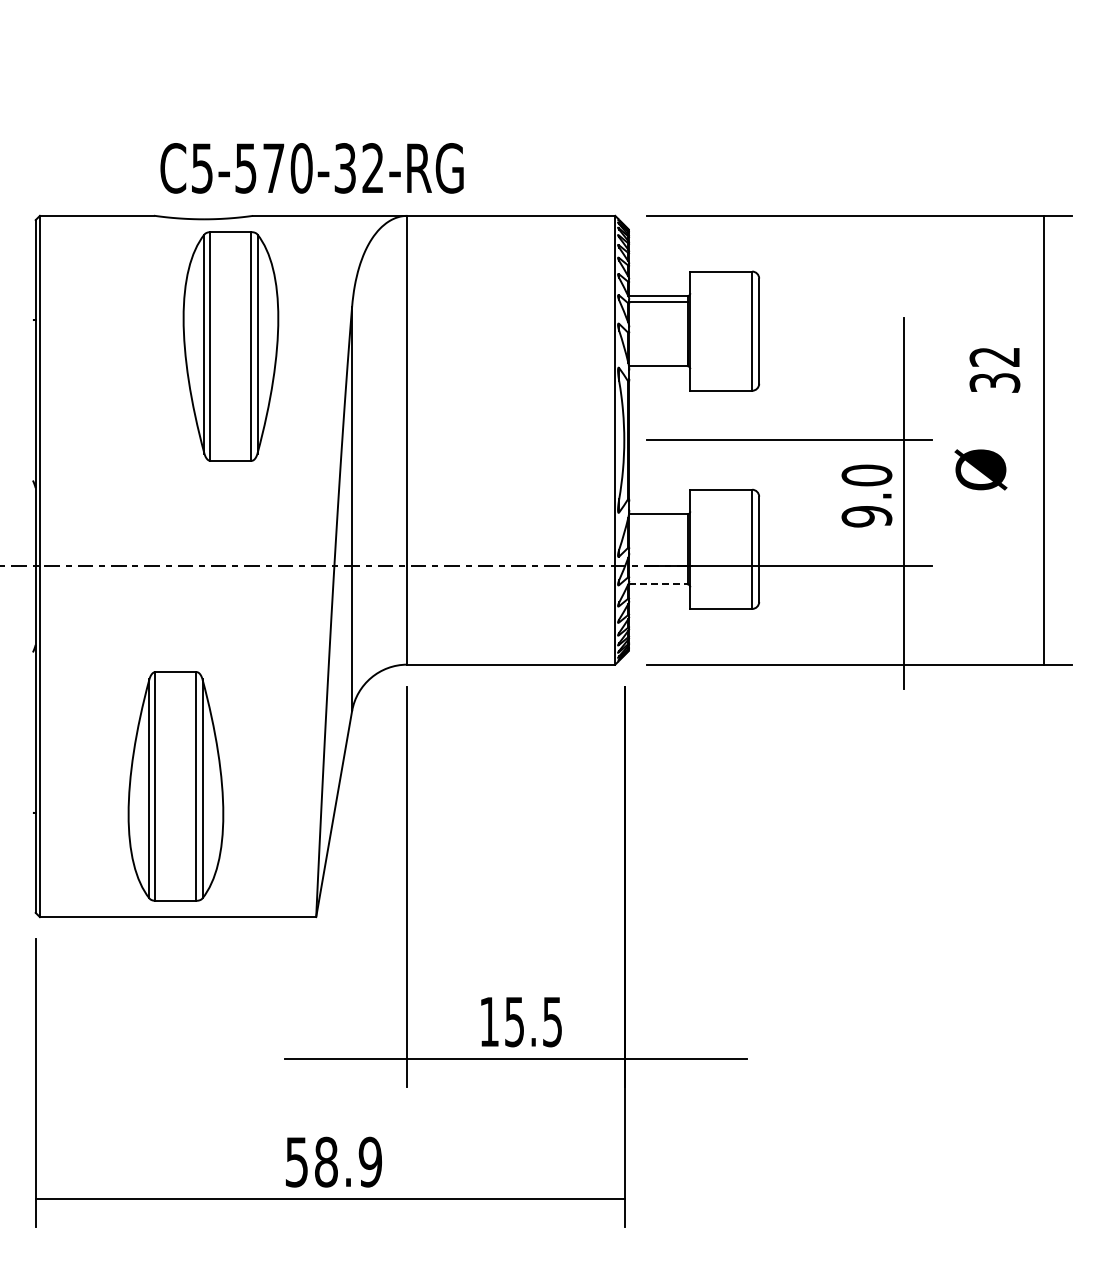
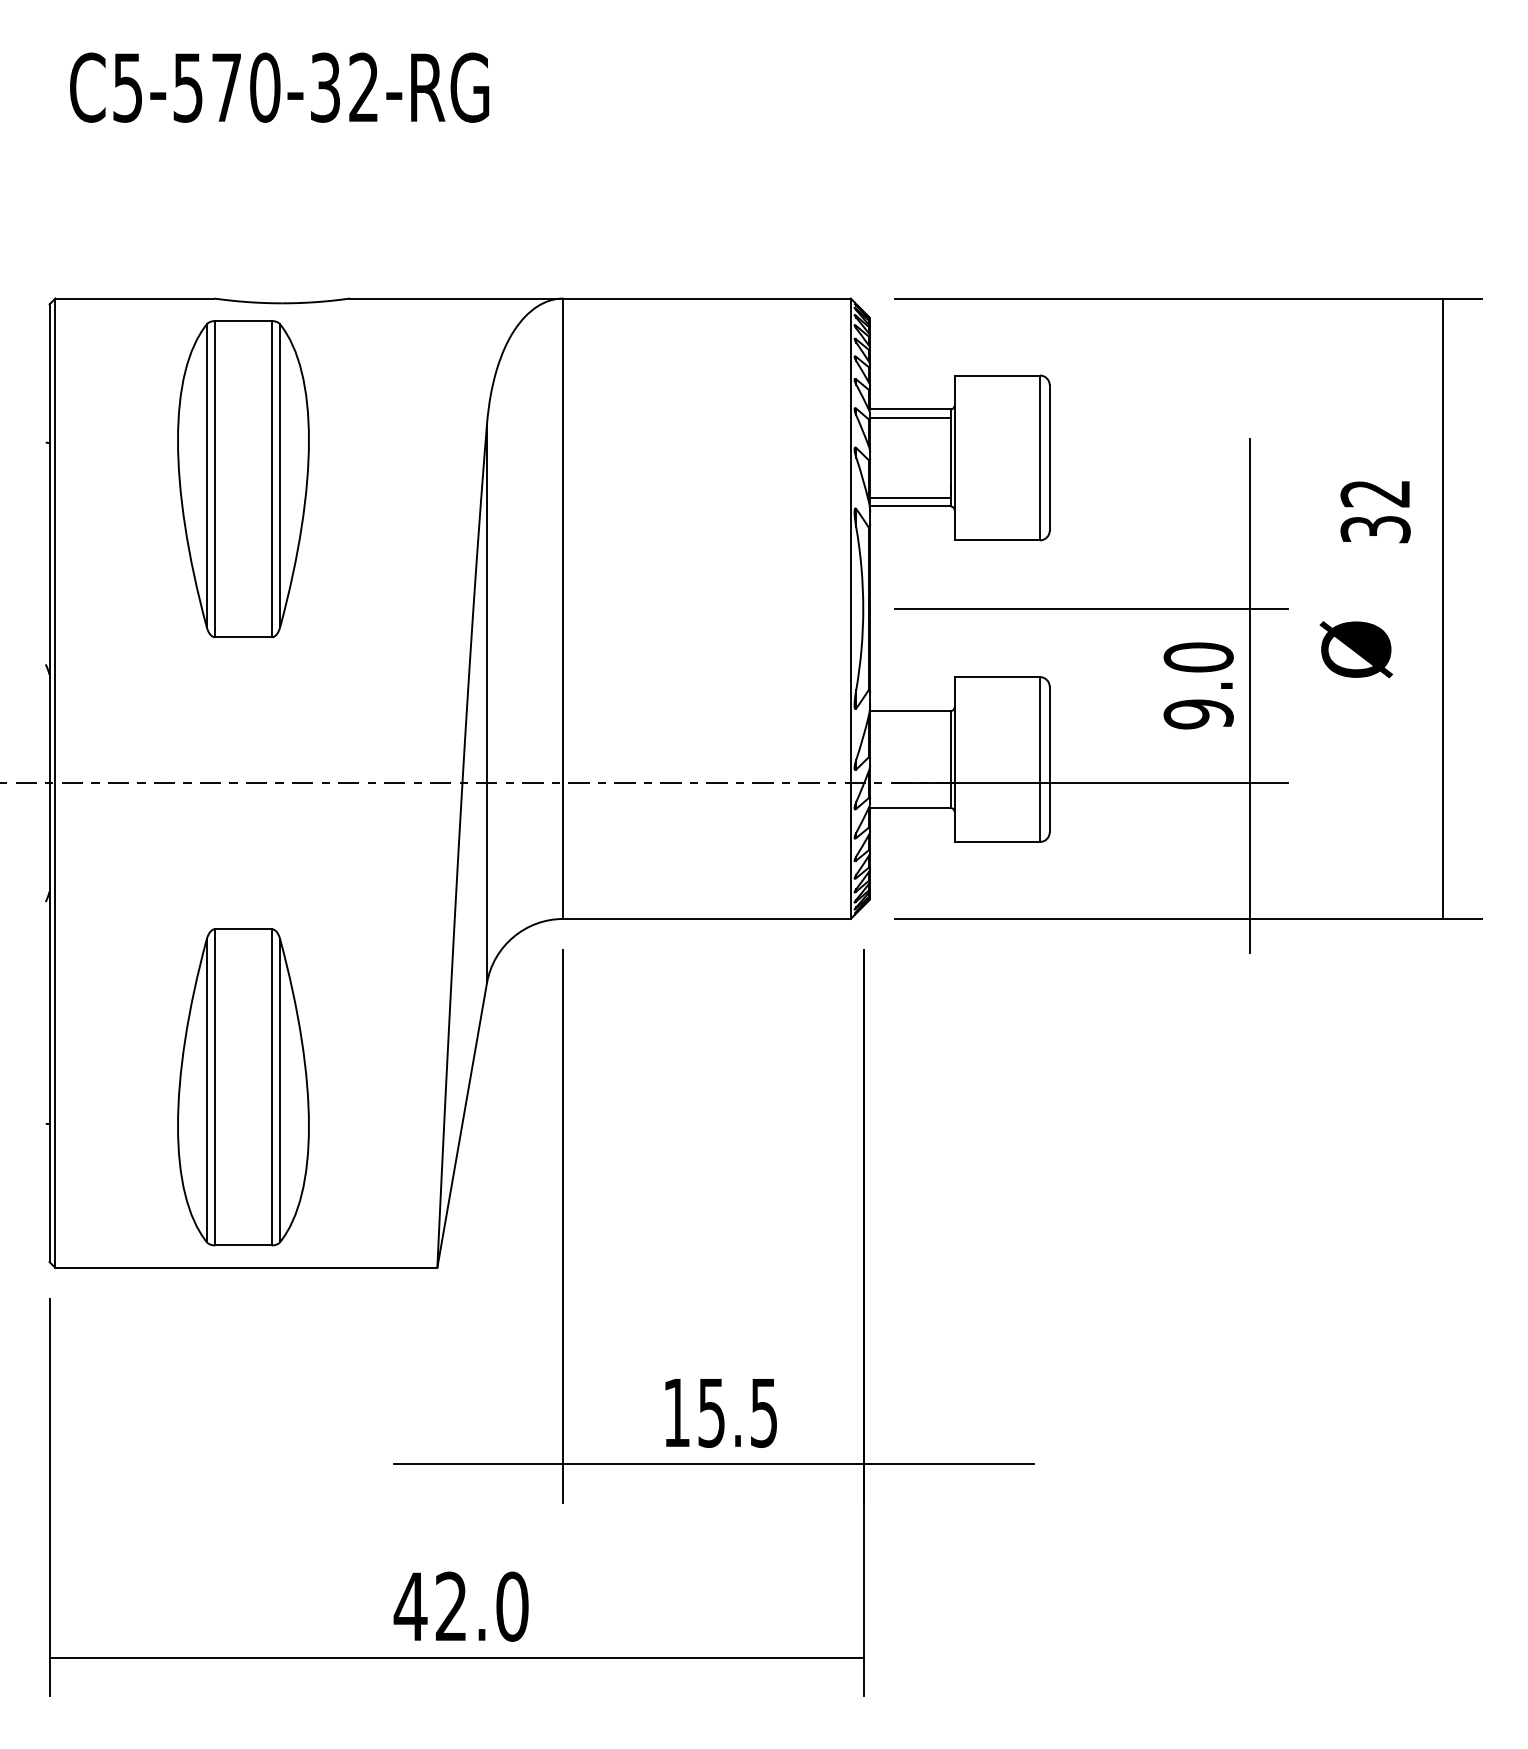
text: (311, 168) -> (278, 87), moved
part: (230, 346) -> (242, 479), moved
line: (658, 360) -> (910, 498), added
line: (658, 584) -> (910, 808), dashed -> solid
text: (333, 1161) -> (461, 1605), 58.9 -> 42.0

